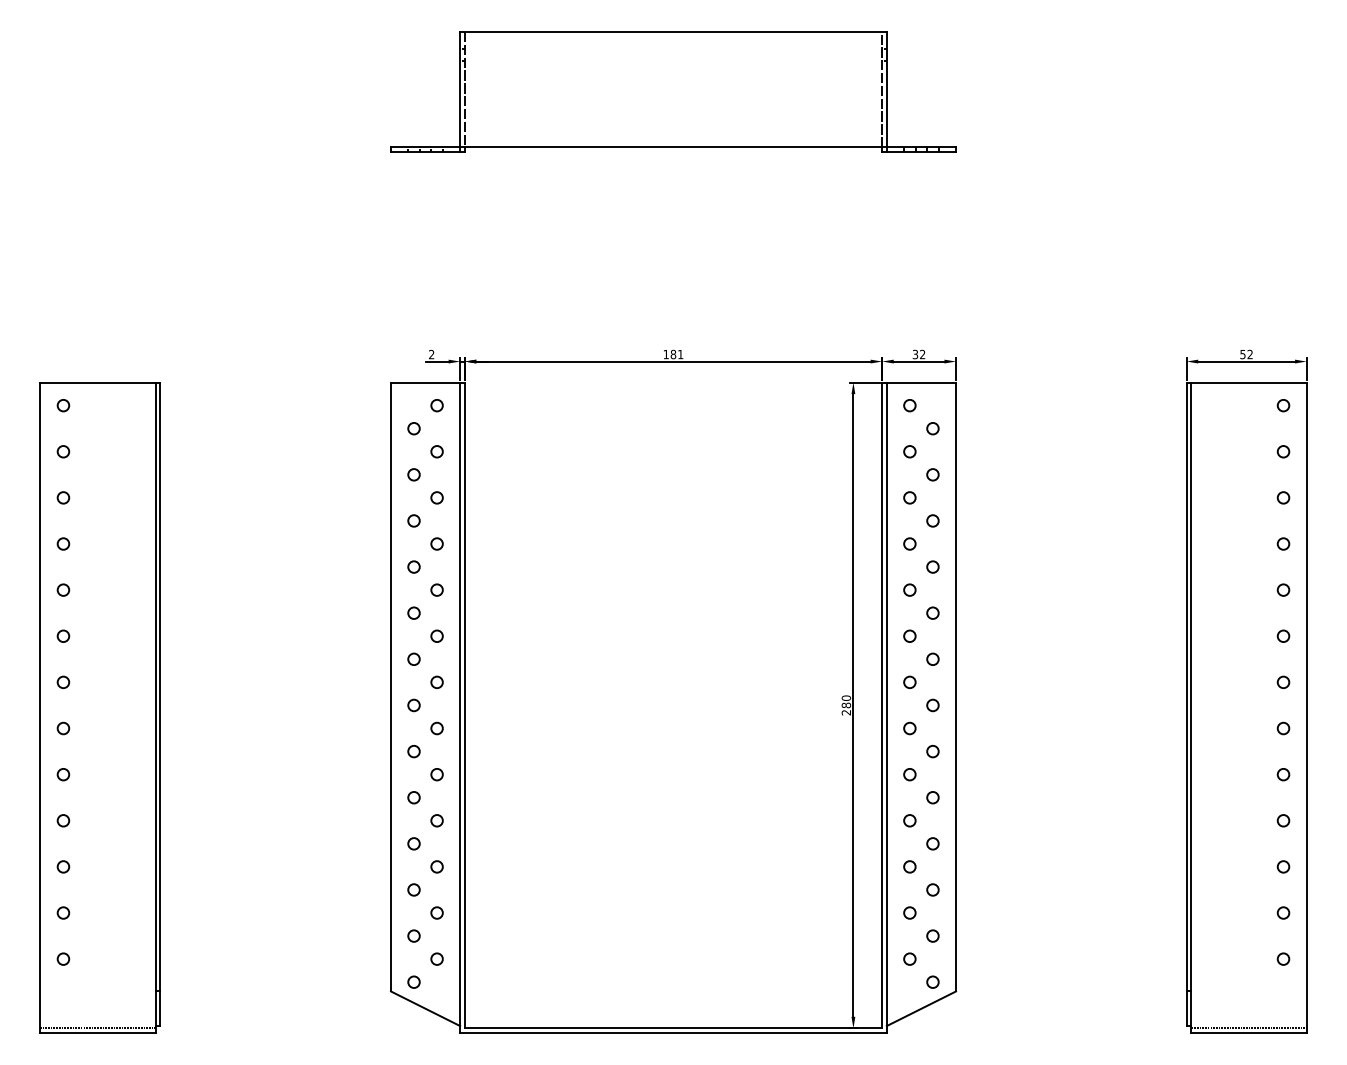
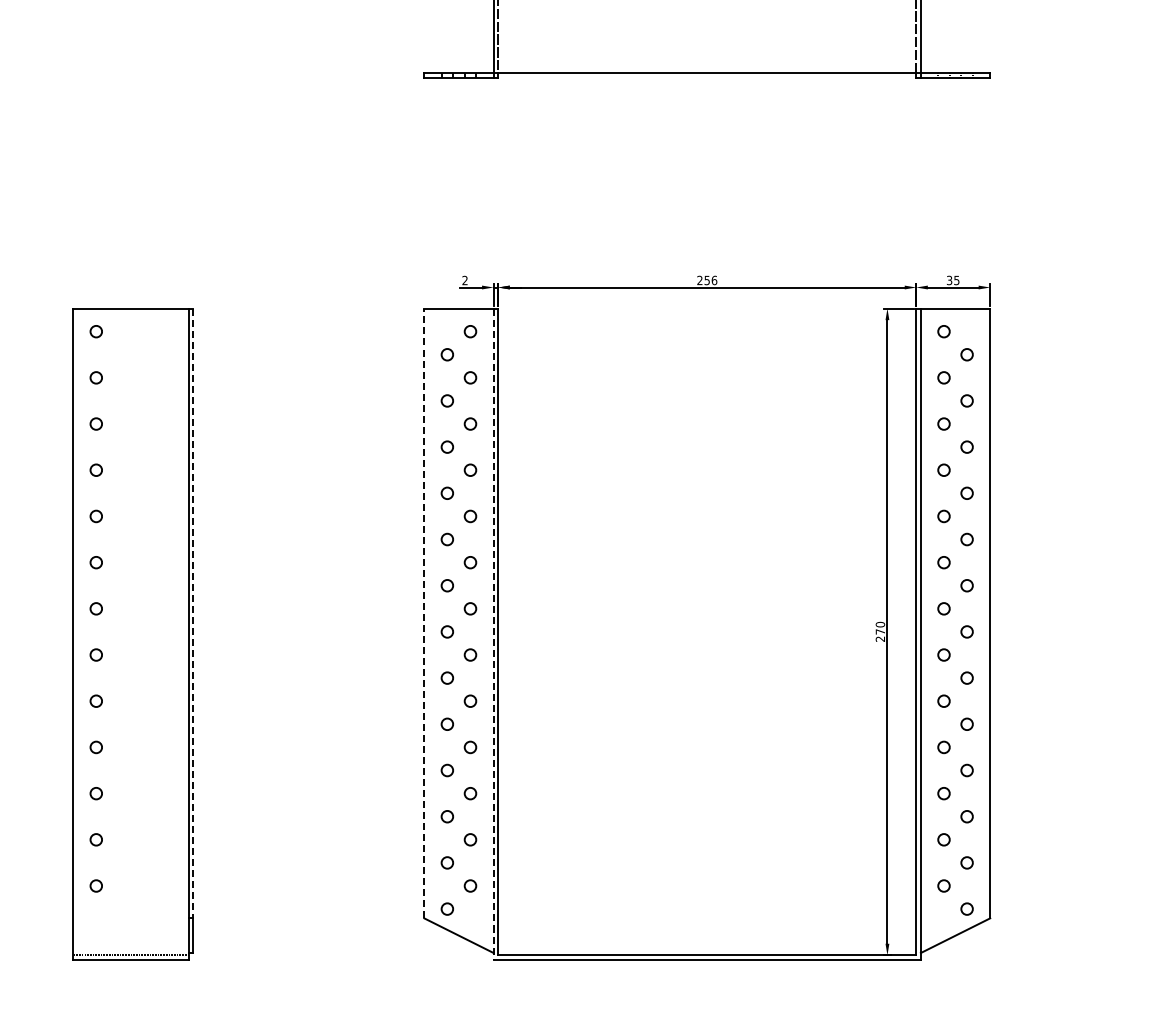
text: (673, 354) -> (707, 280), 181 -> 256
text: (922, 354) -> (956, 280), 32 -> 35
line: (390, 686) -> (423, 612), solid -> dashed
line: (160, 687) -> (193, 613), solid -> dashed
text: (846, 705) -> (880, 631), 280 -> 270
line: (460, 708) -> (493, 634), solid -> dashed

